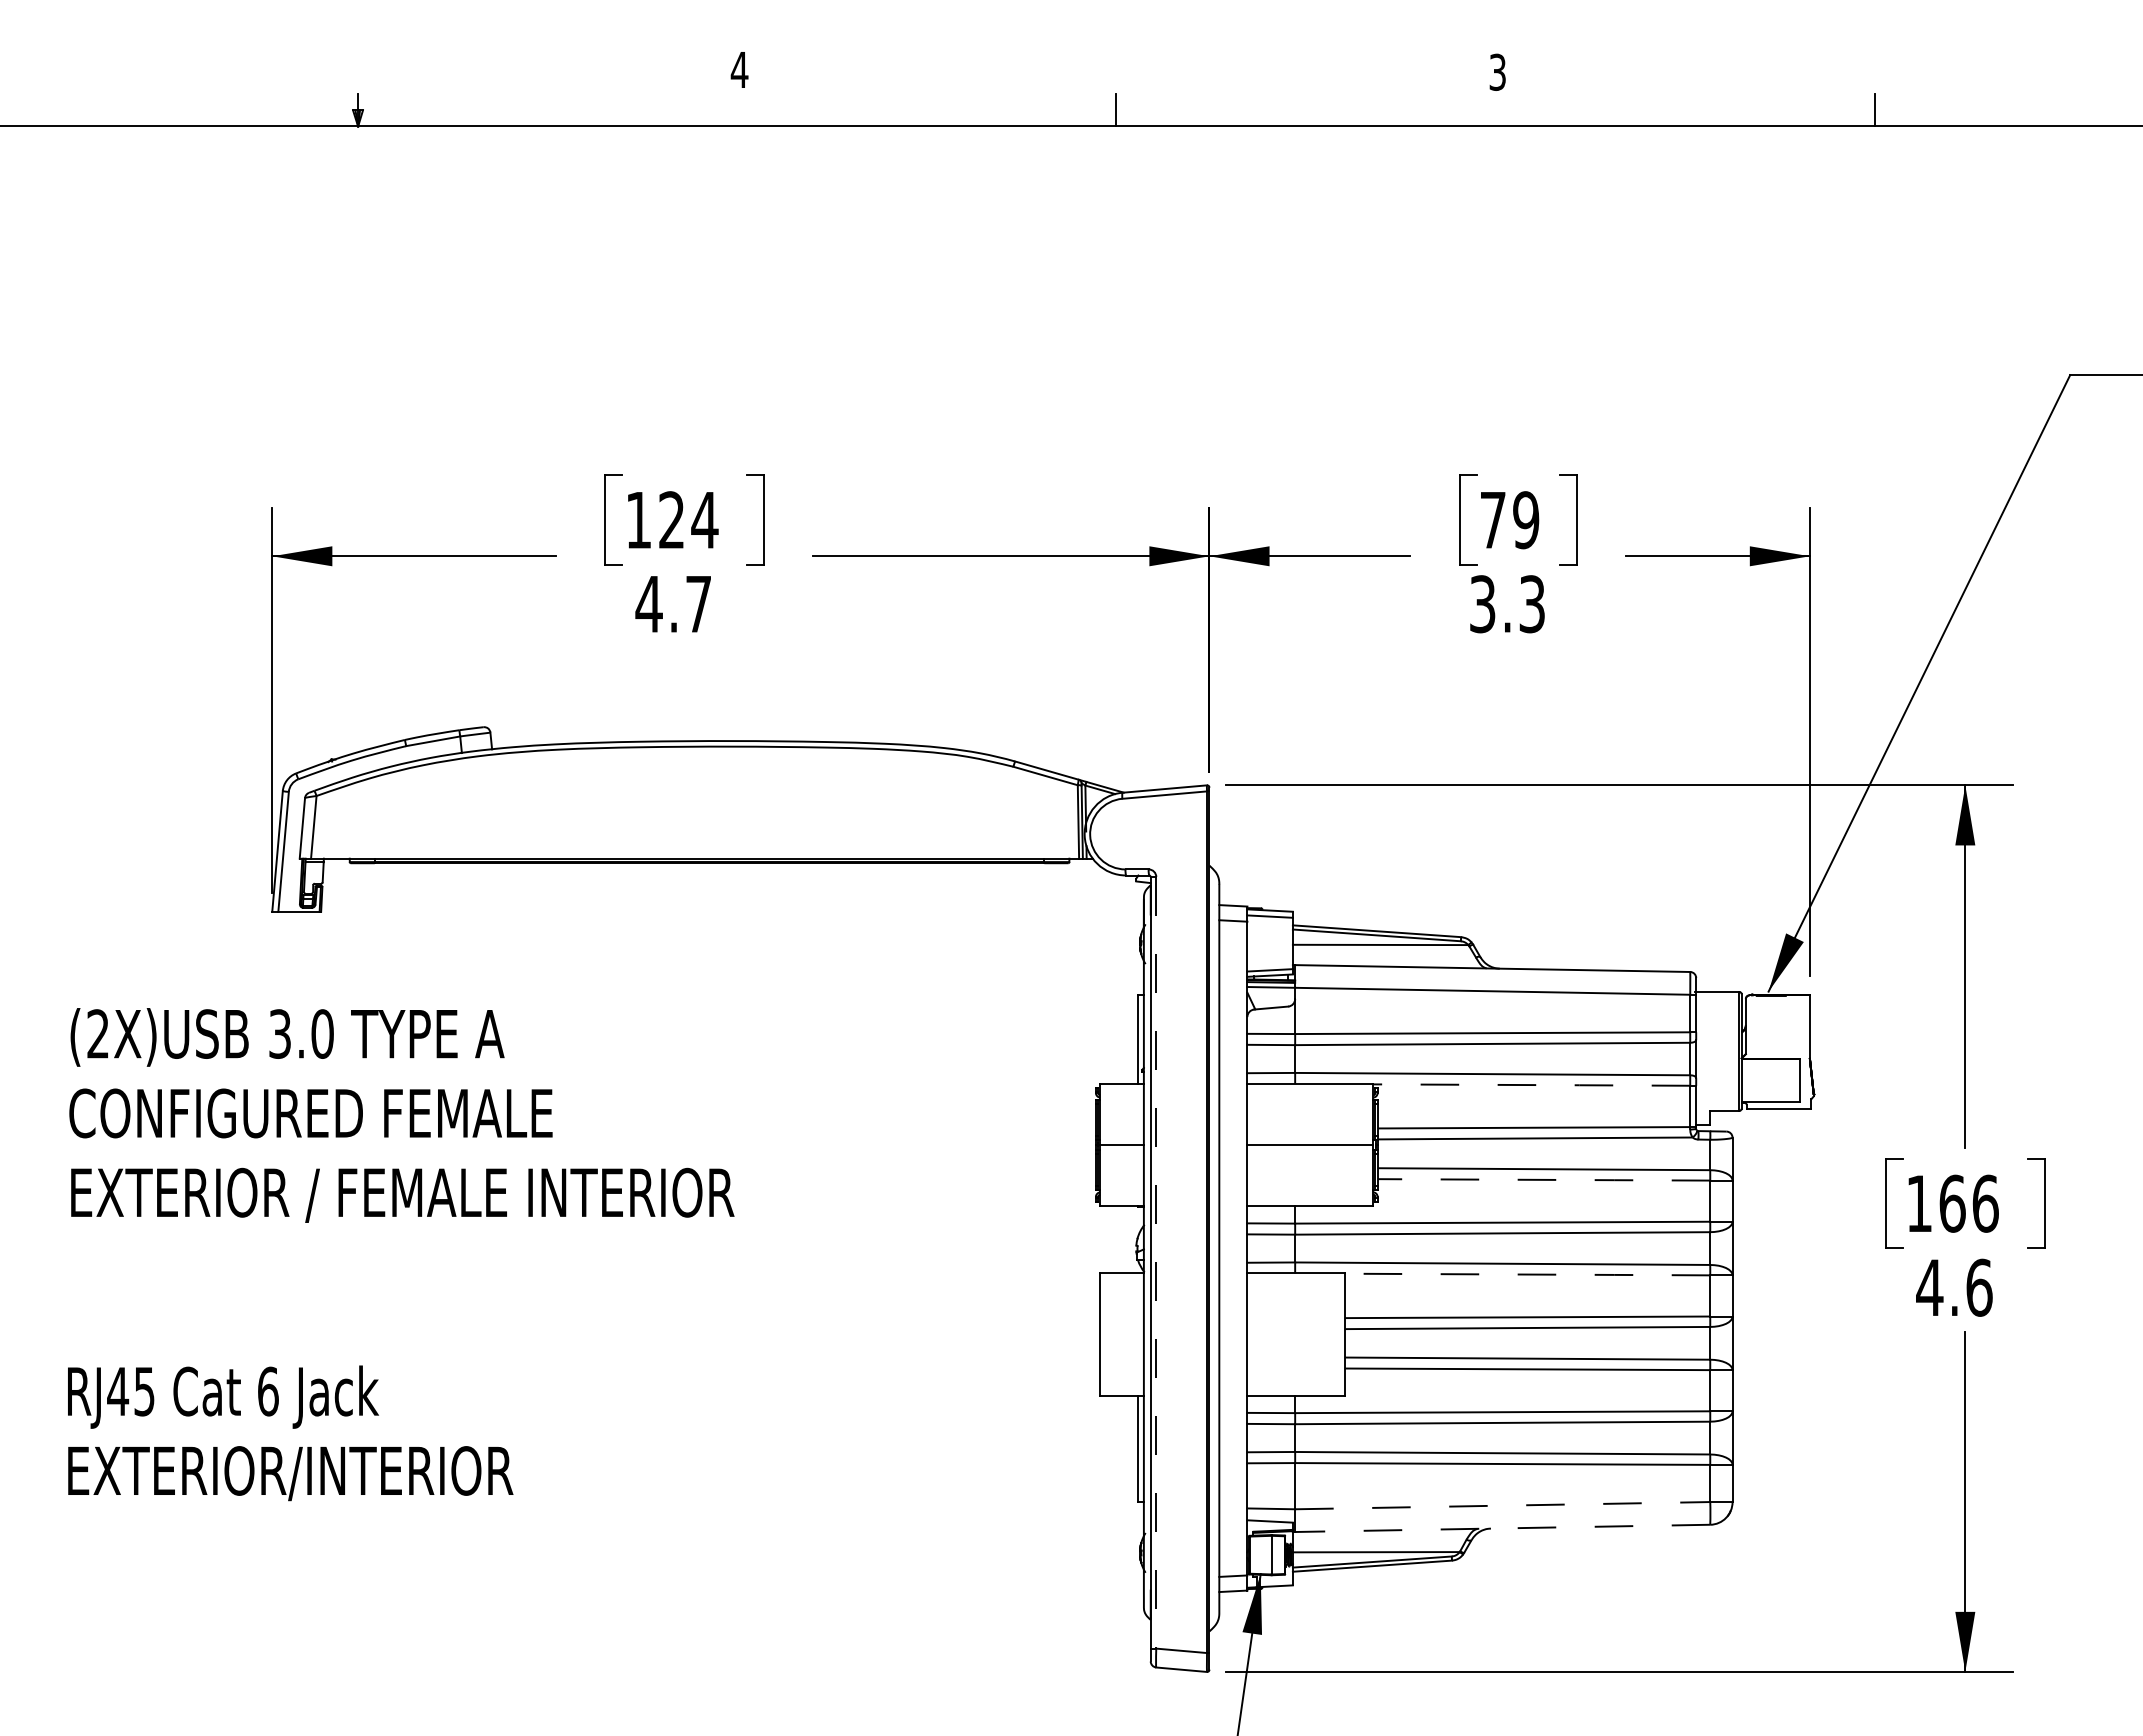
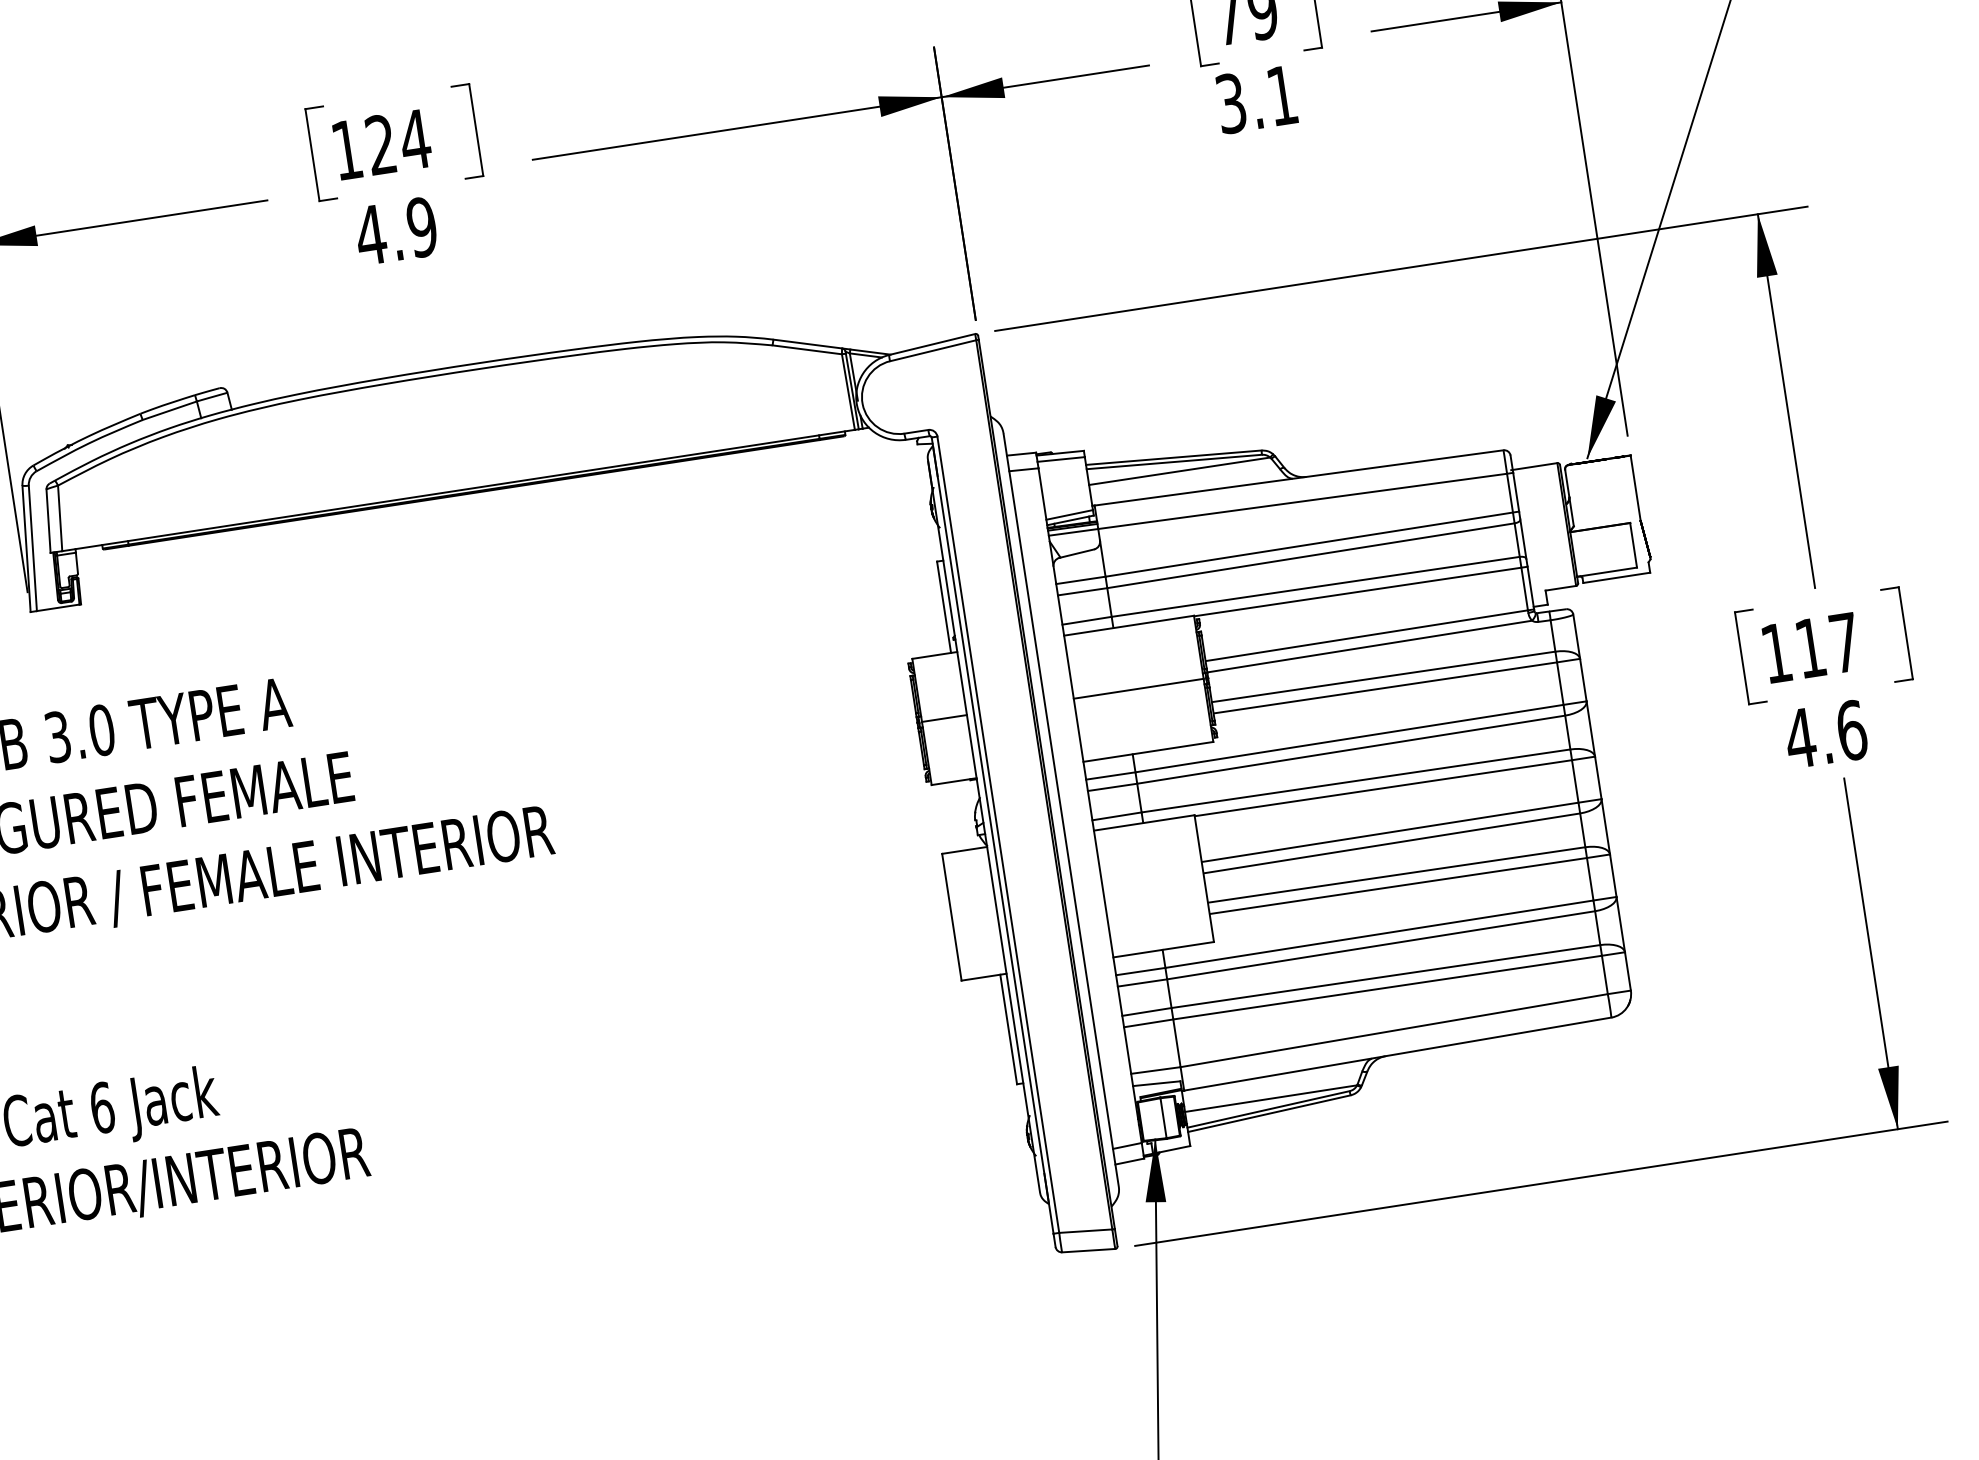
text: (698, 604) -> (421, 227), 4.7 -> 4.9
text: (1531, 604) -> (1281, 96), 3.3 -> 3.1
line: (1531, 1085) -> (1357, 592), dashed -> solid
line: (1544, 1179) -> (1385, 687), dashed -> solid
text: (1968, 1203) -> (1827, 645), 166 -> 117
line: (1156, 1262) -> (998, 834), dashed -> solid
line: (1527, 1274) -> (1383, 788), dashed -> solid
line: (1502, 1505) -> (1393, 1030), dashed -> solid
line: (1502, 1528) -> (1397, 1054), dashed -> solid

